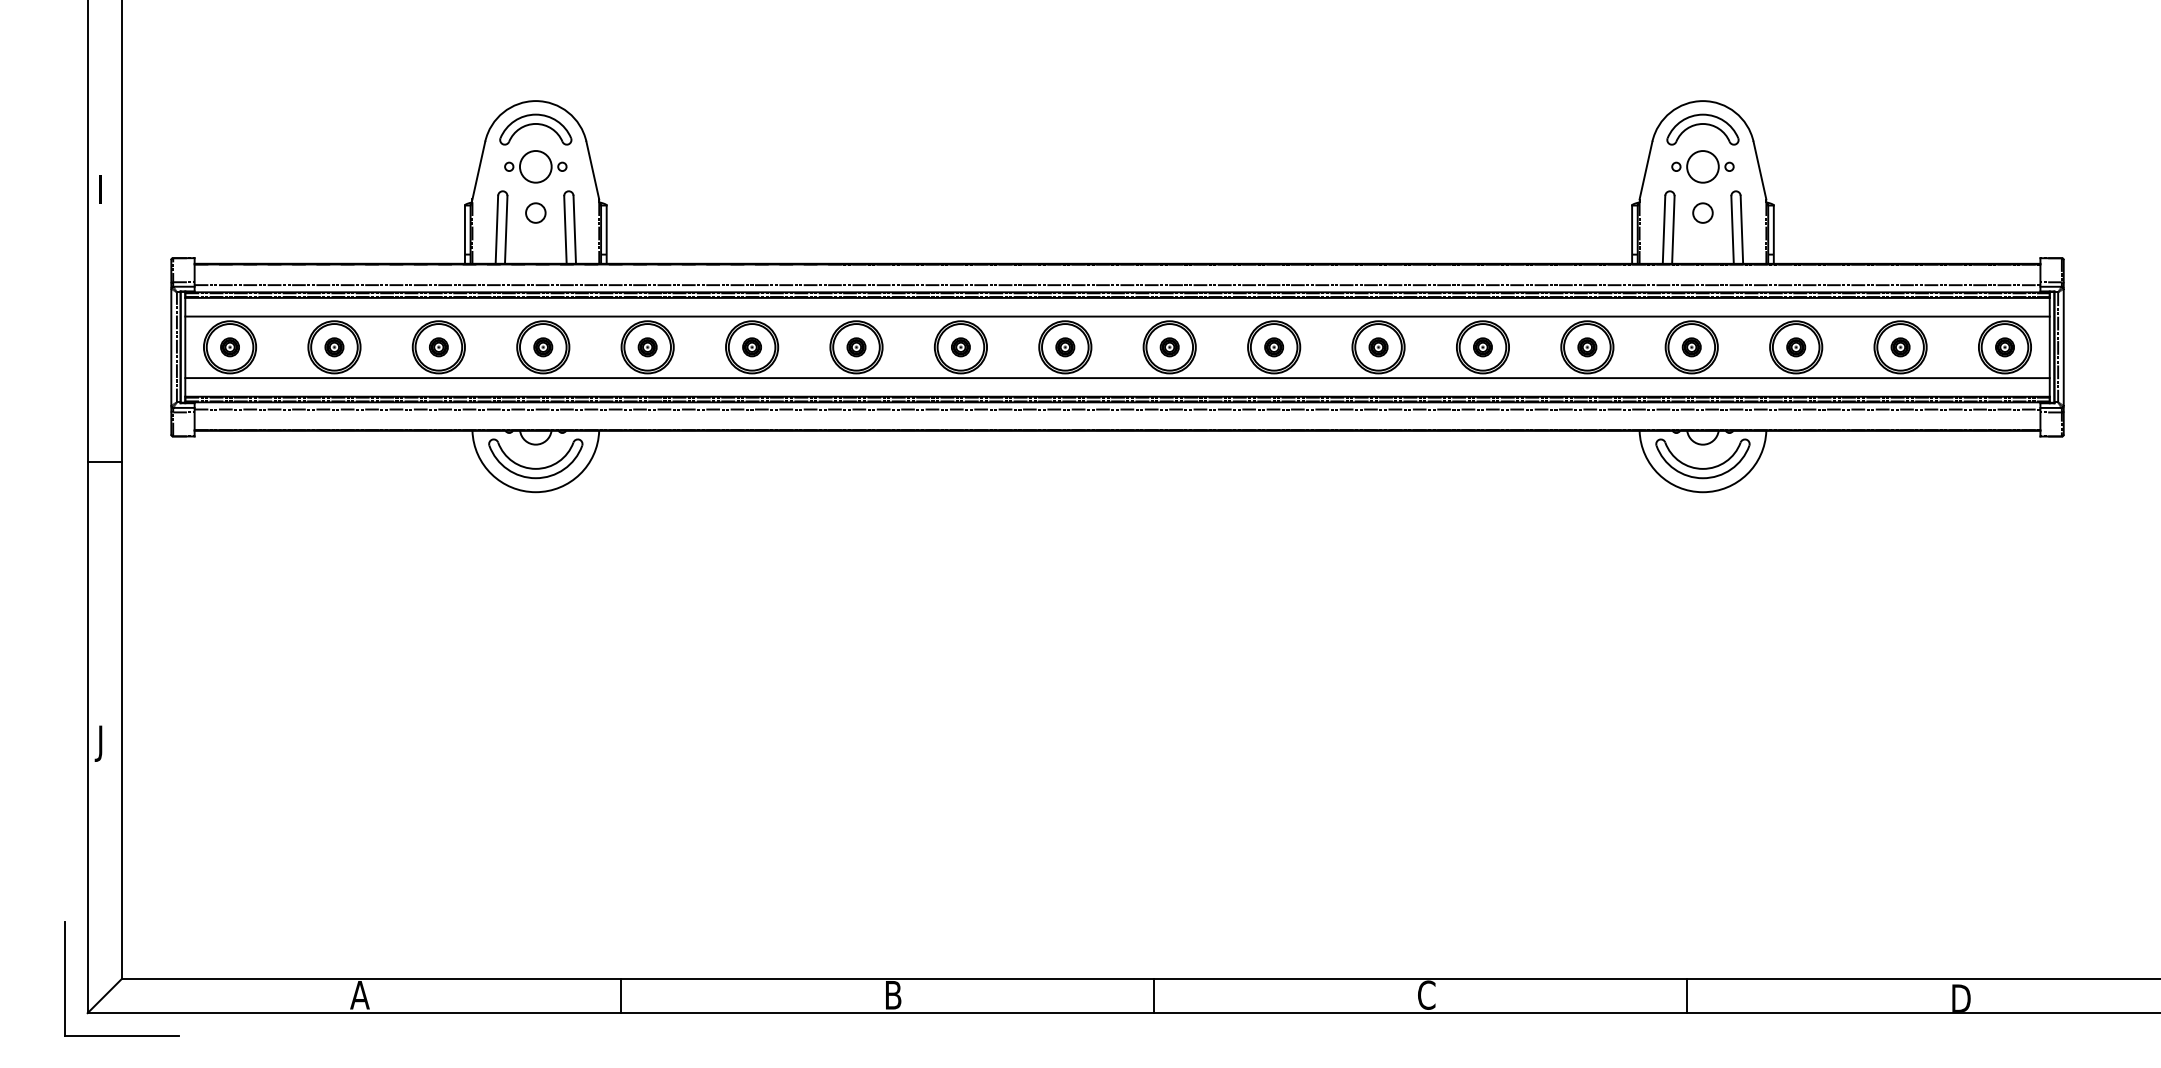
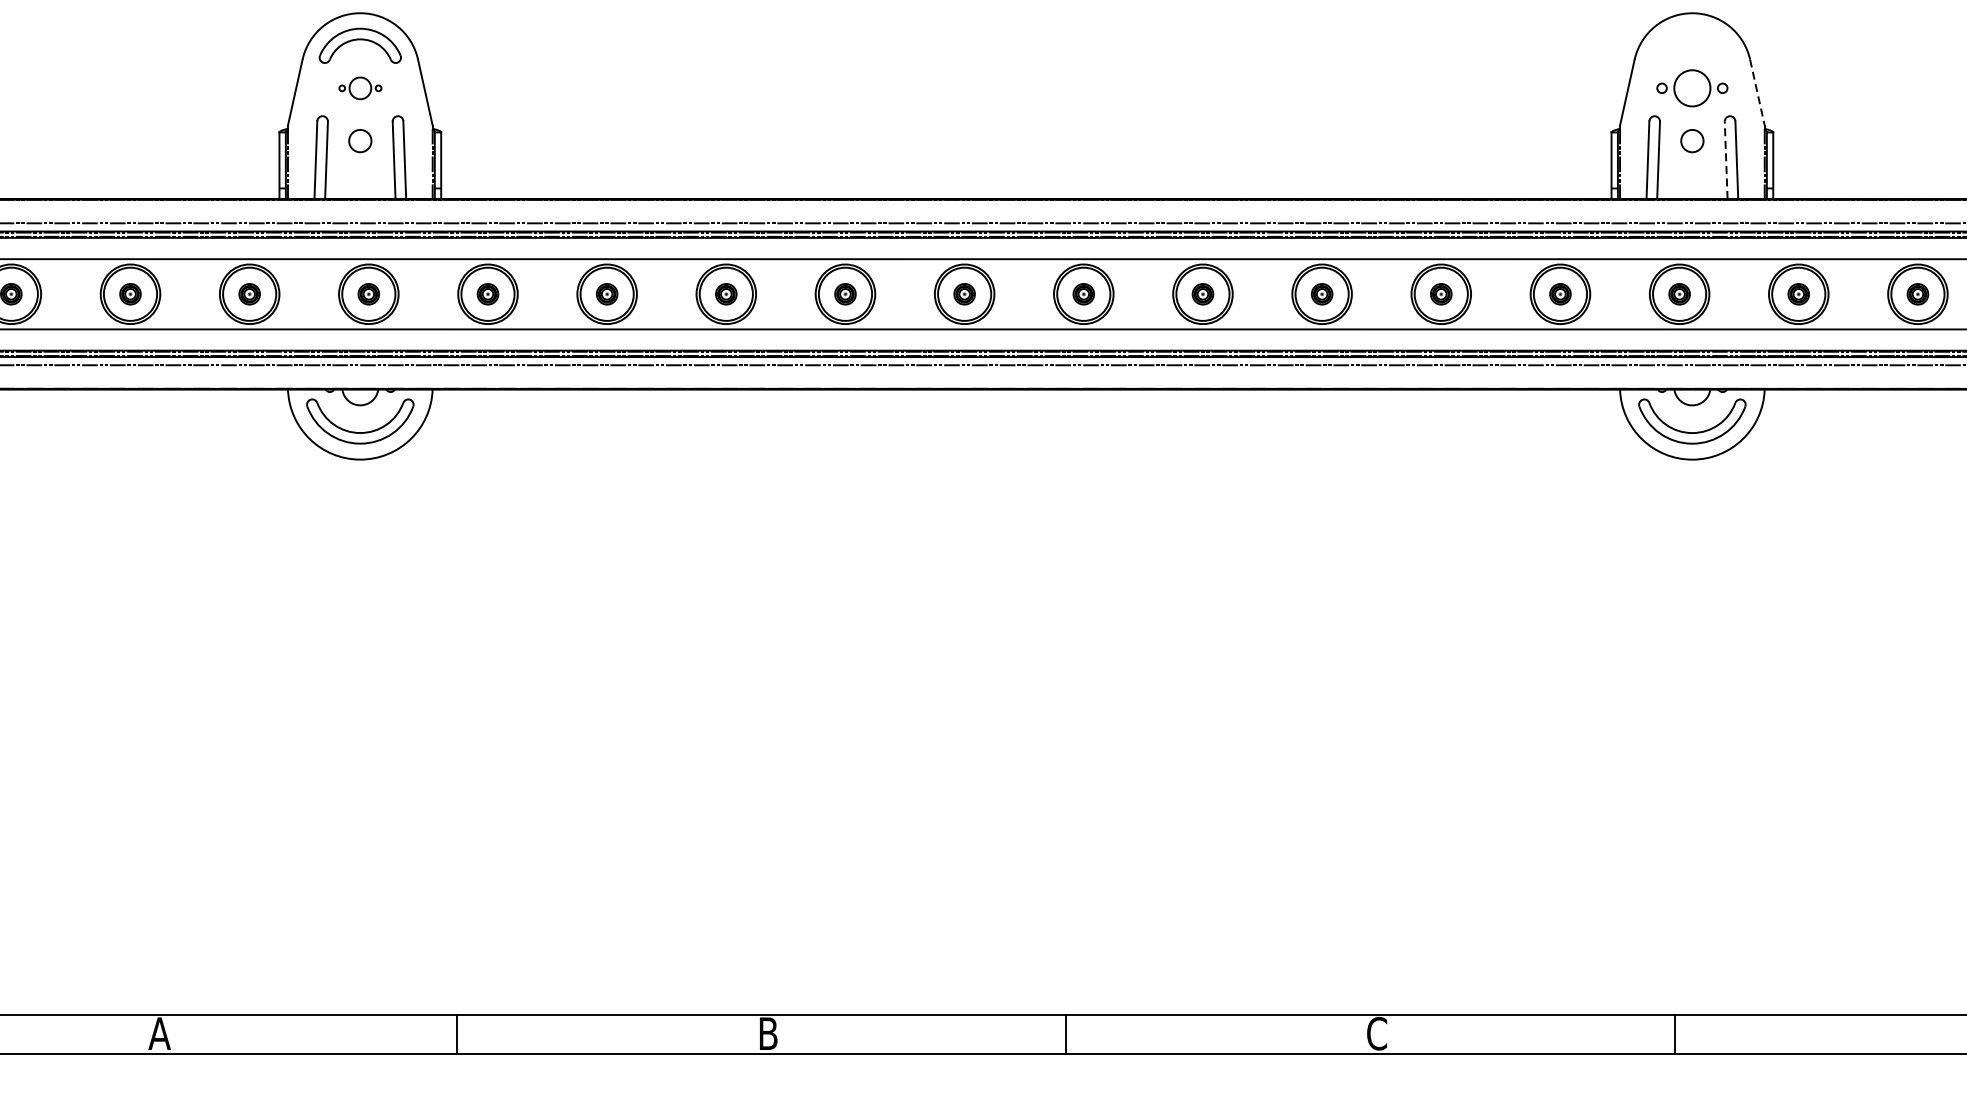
part: (1702, 129) -> (1691, 45), removed
part: (535, 166) -> (359, 87), size x0.6
line: (1759, 170) -> (1756, 92), solid -> dashed
line: (1732, 230) -> (1726, 160), solid -> dashed

